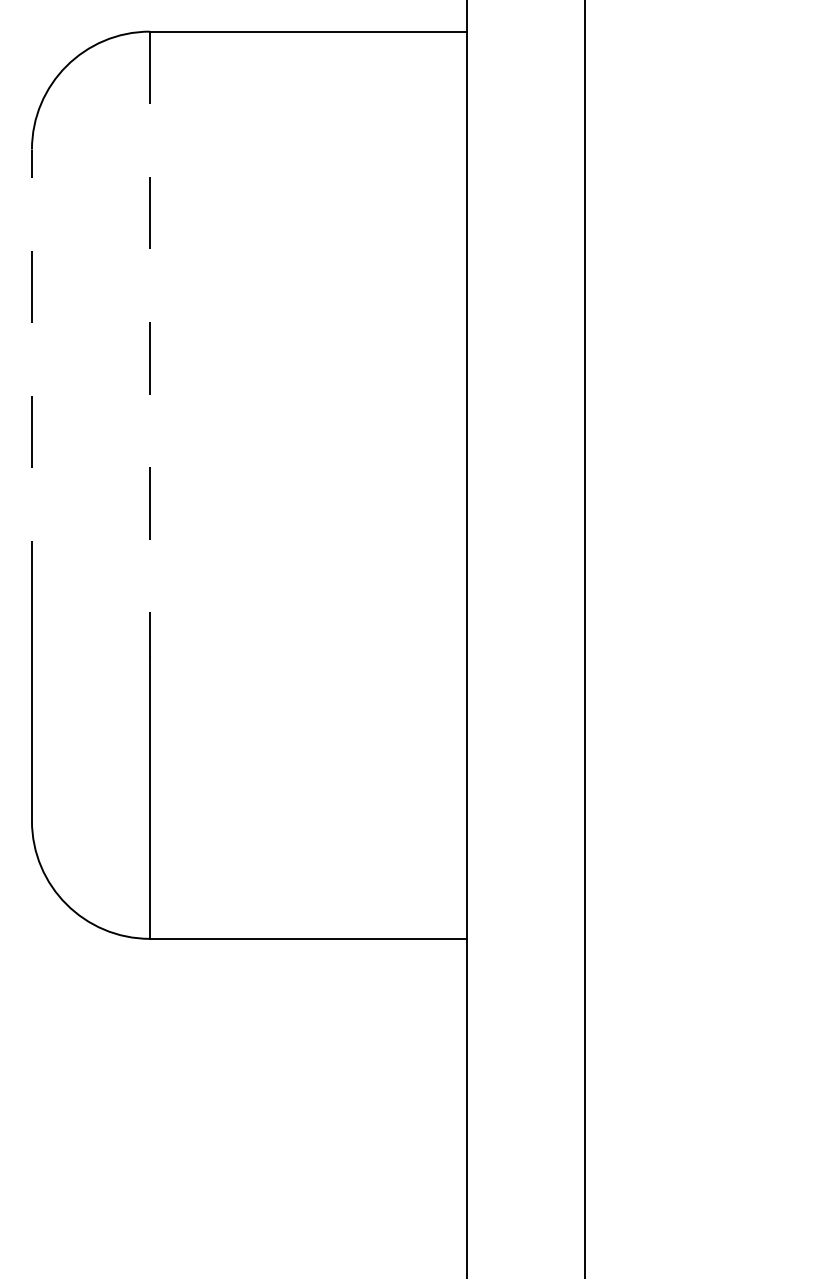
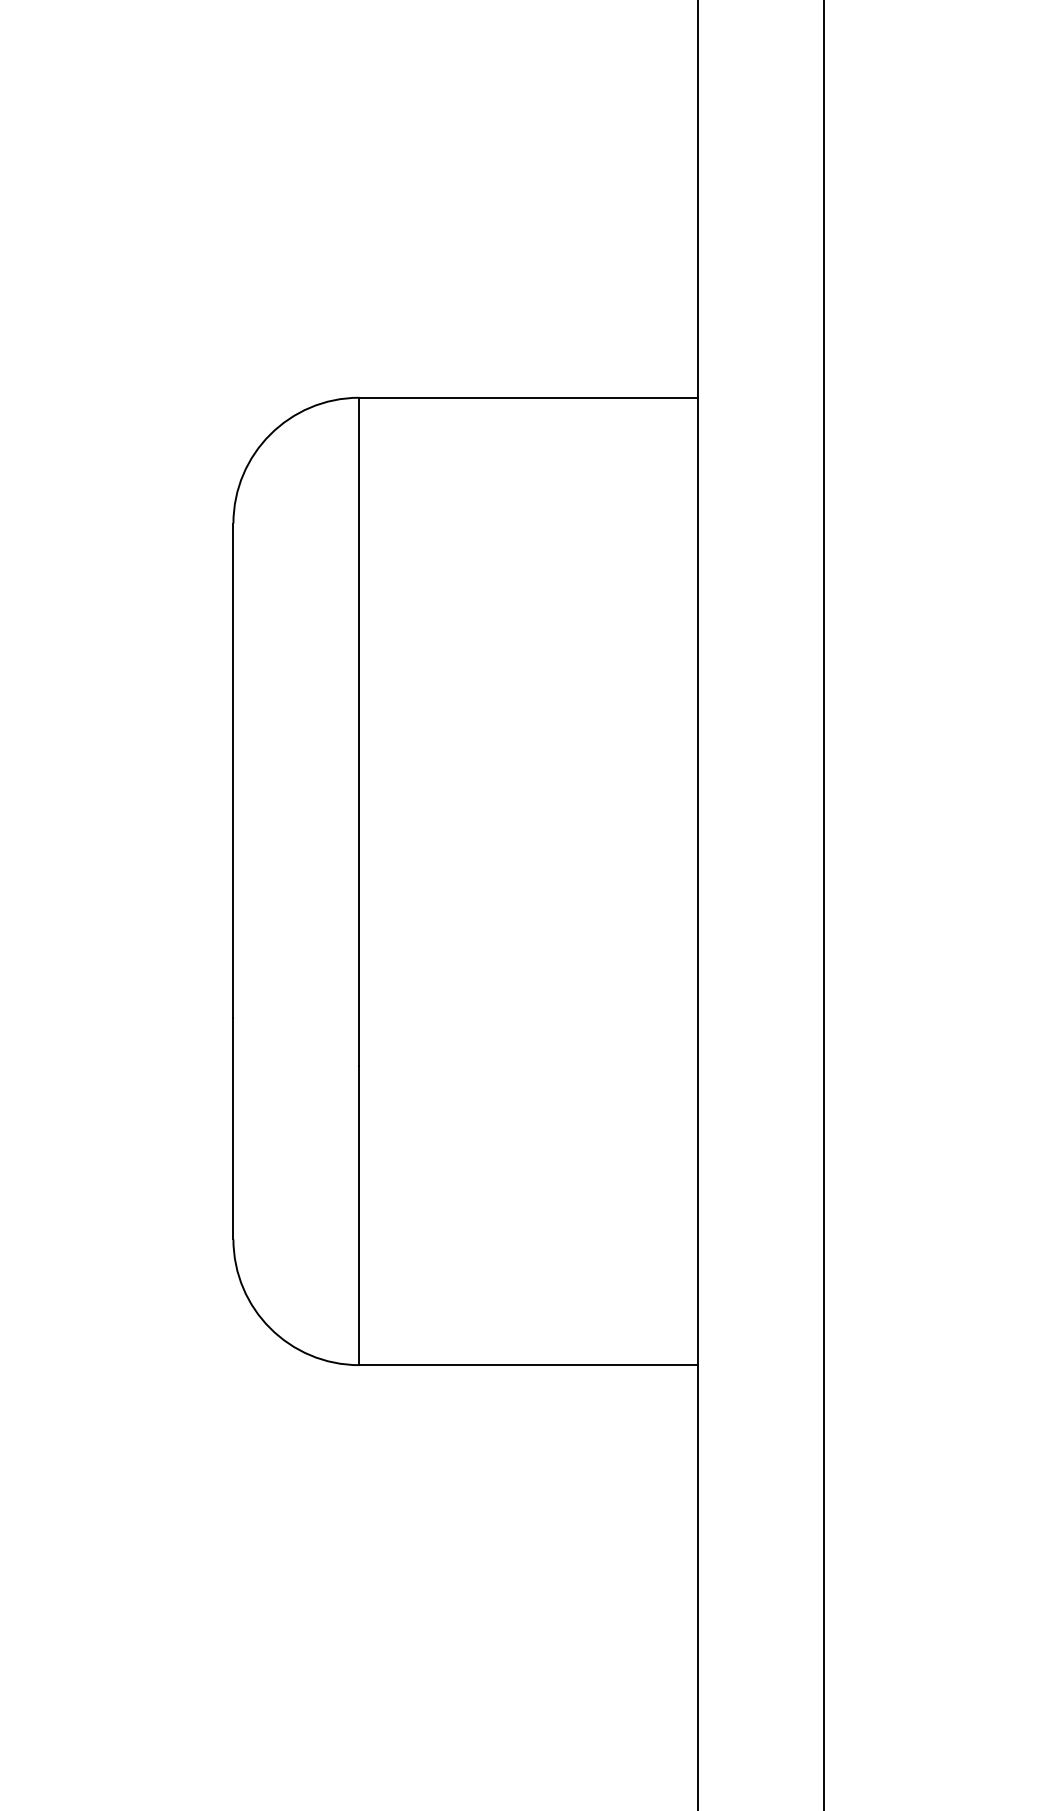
line: (150, 345) -> (359, 732), dashed -> solid
line: (32, 381) -> (233, 770), dashed -> solid

